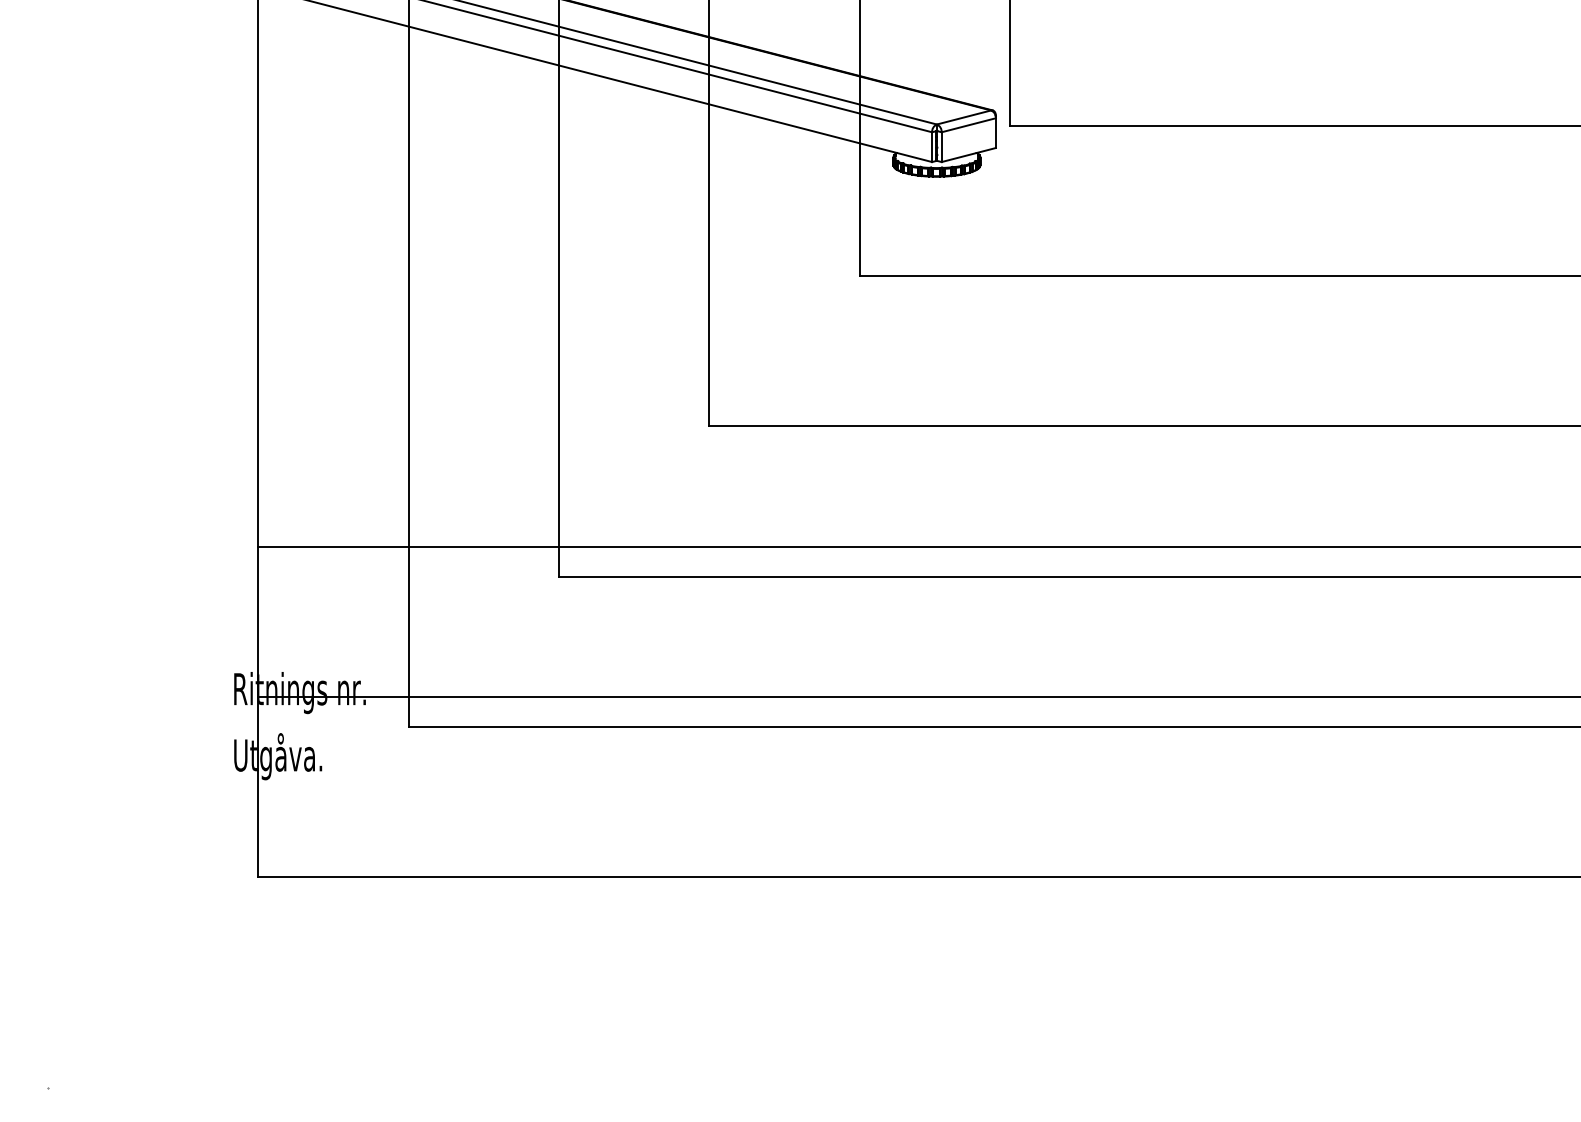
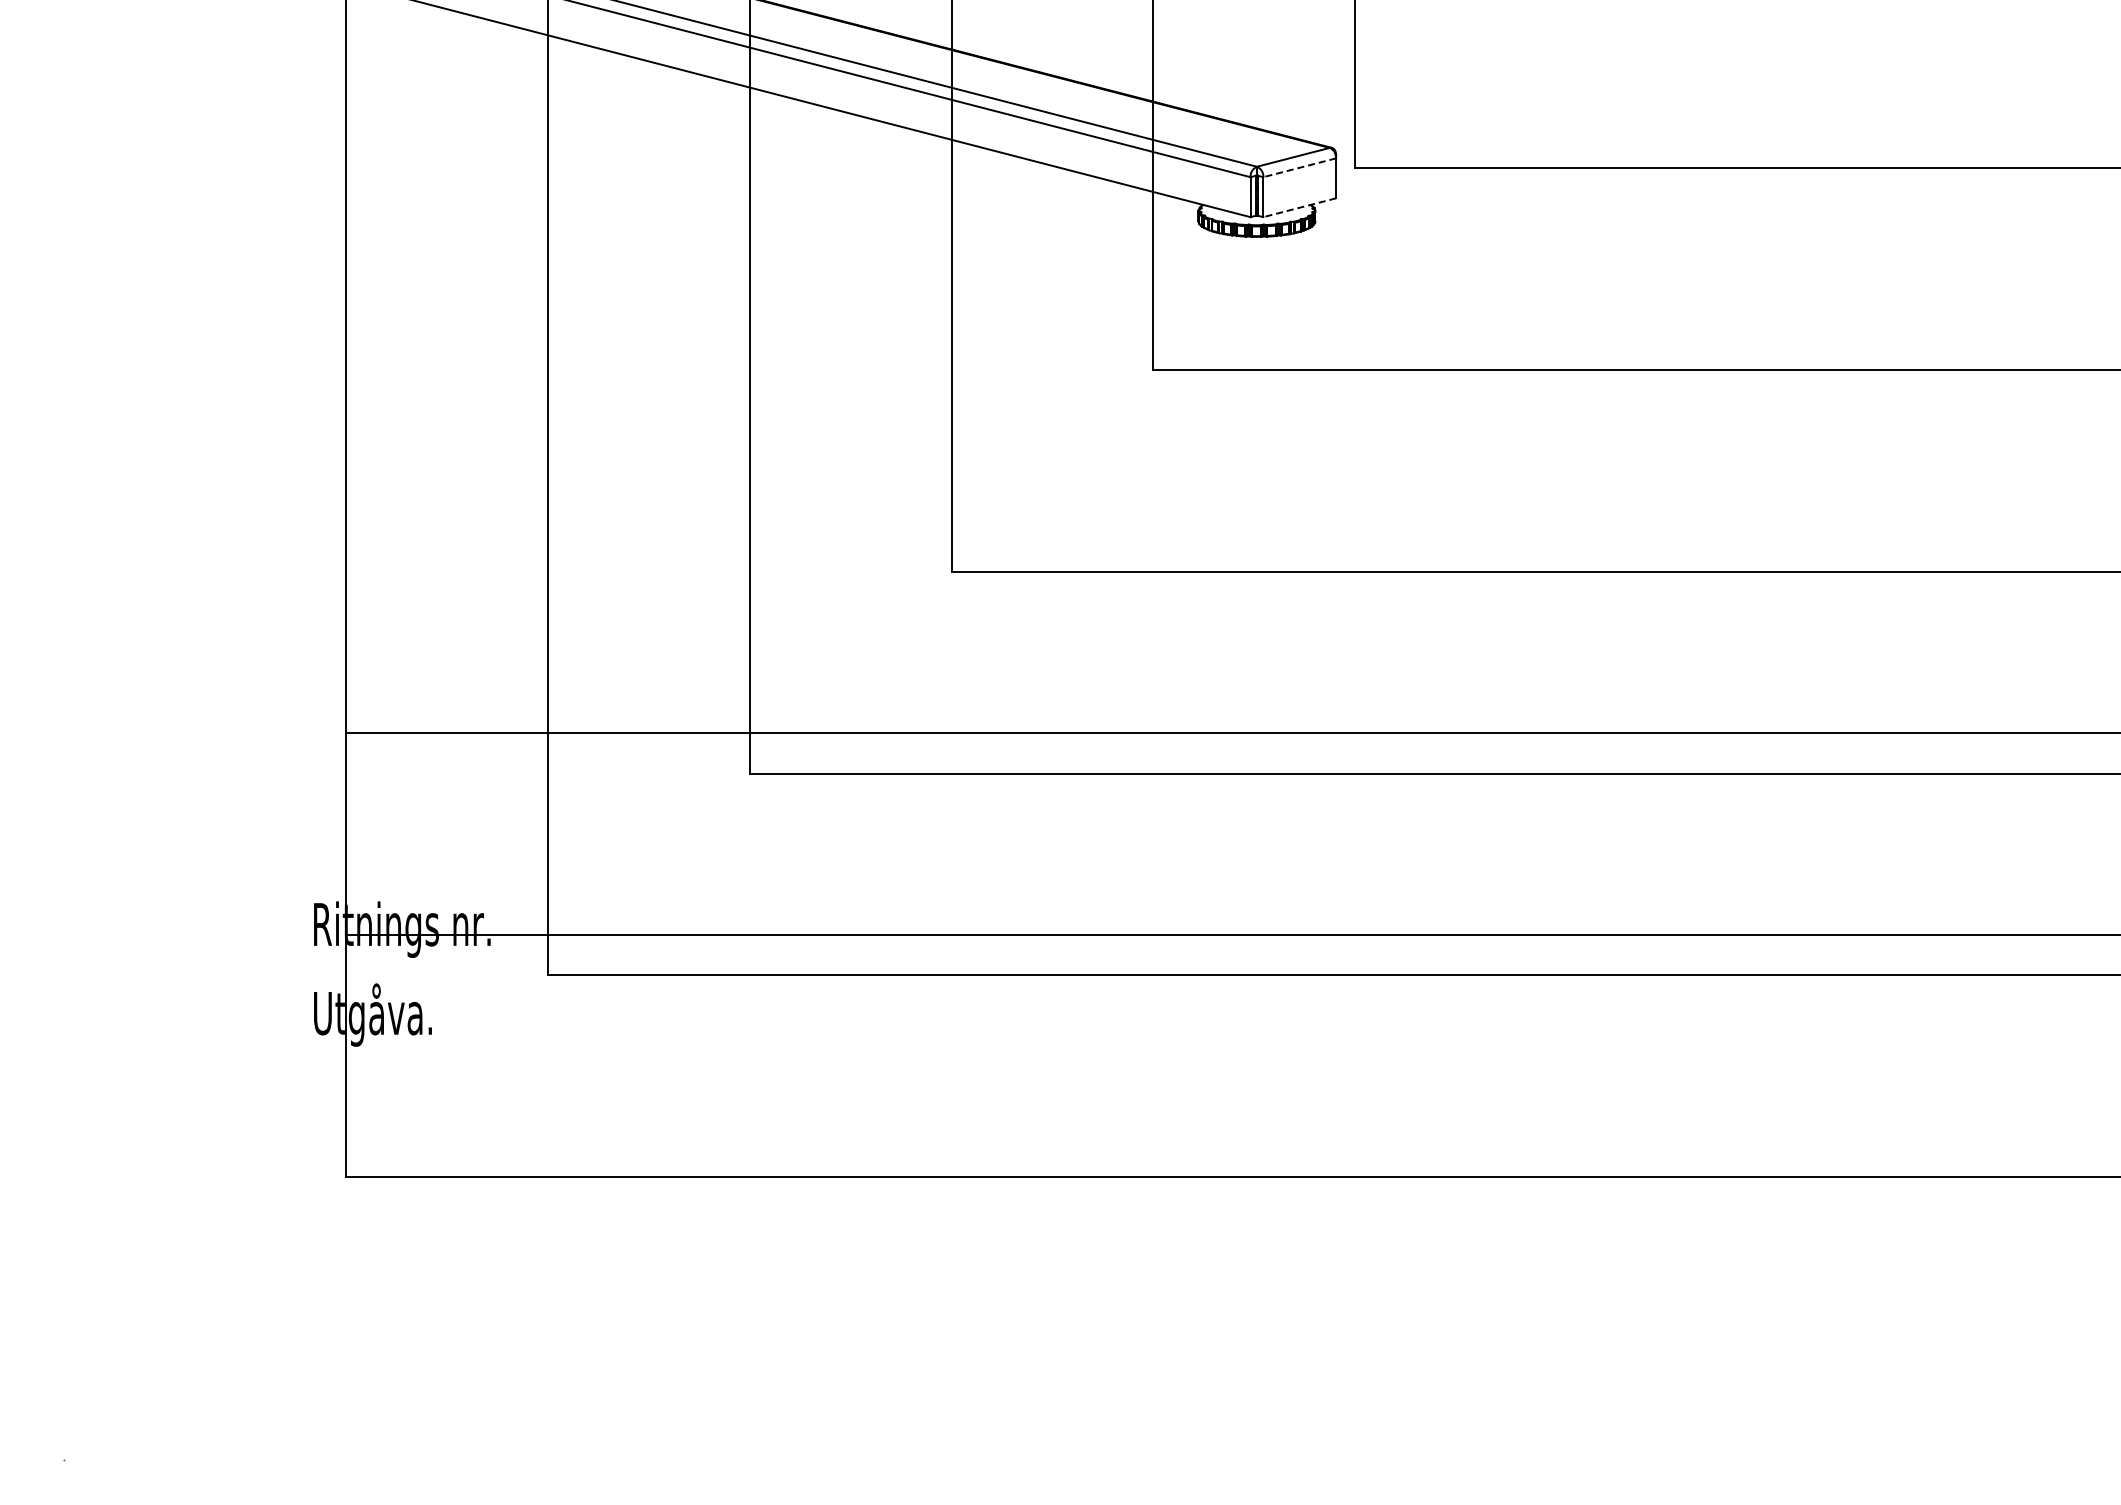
line: (968, 125) -> (1299, 167), solid -> dashed
line: (968, 154) -> (1299, 207), solid -> dashed

